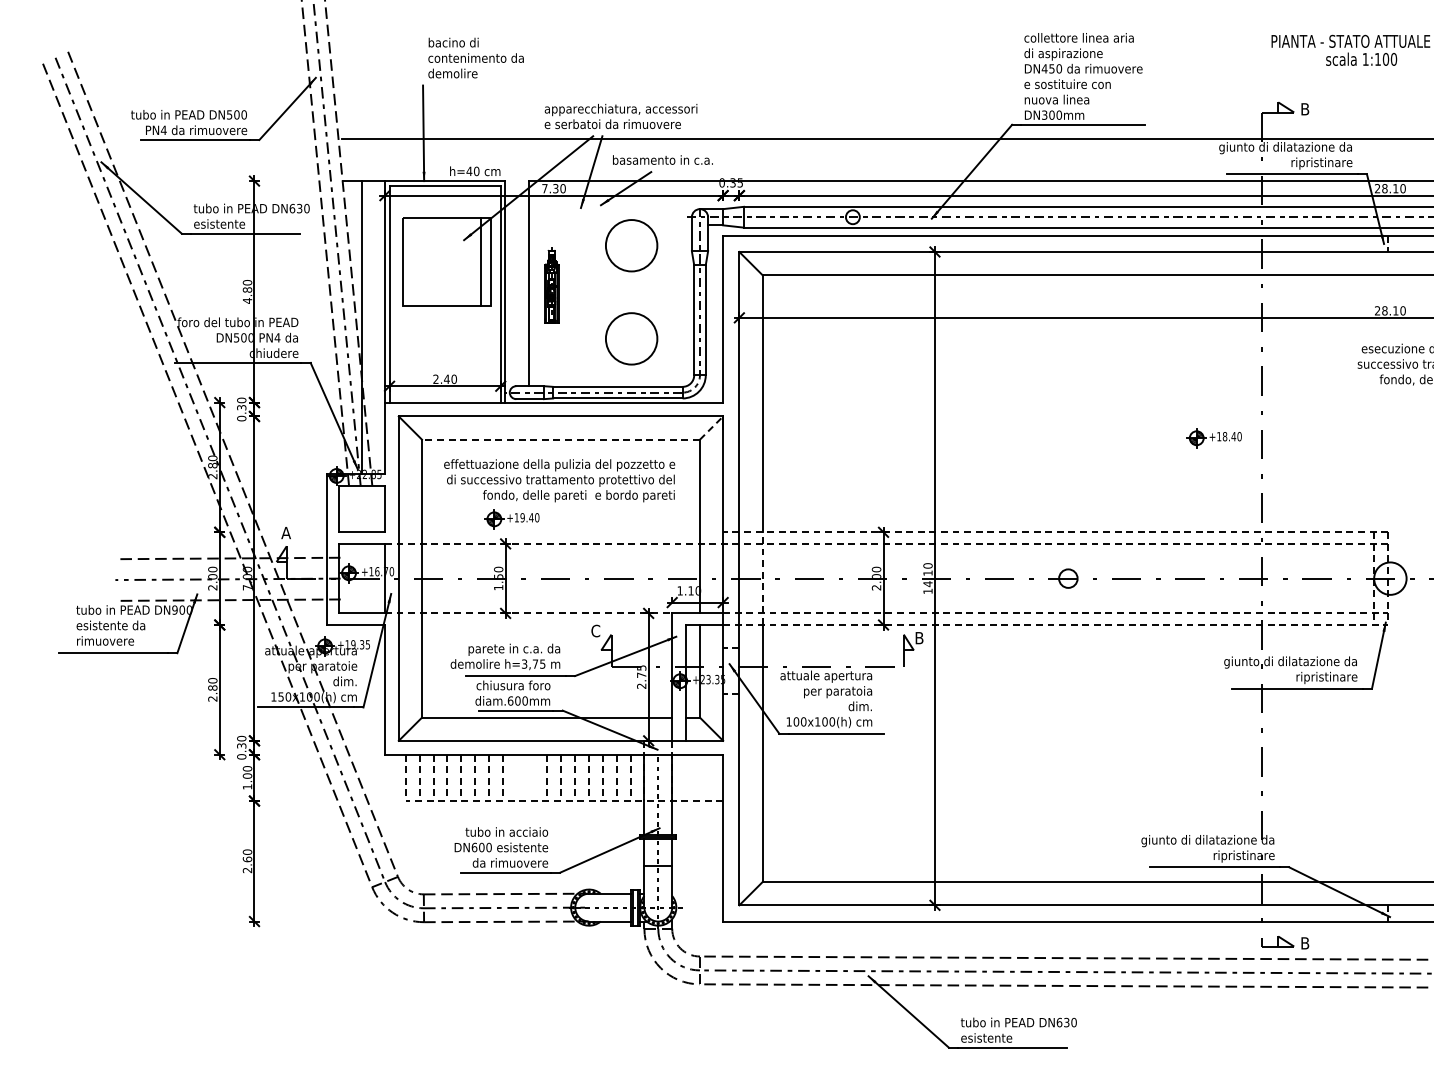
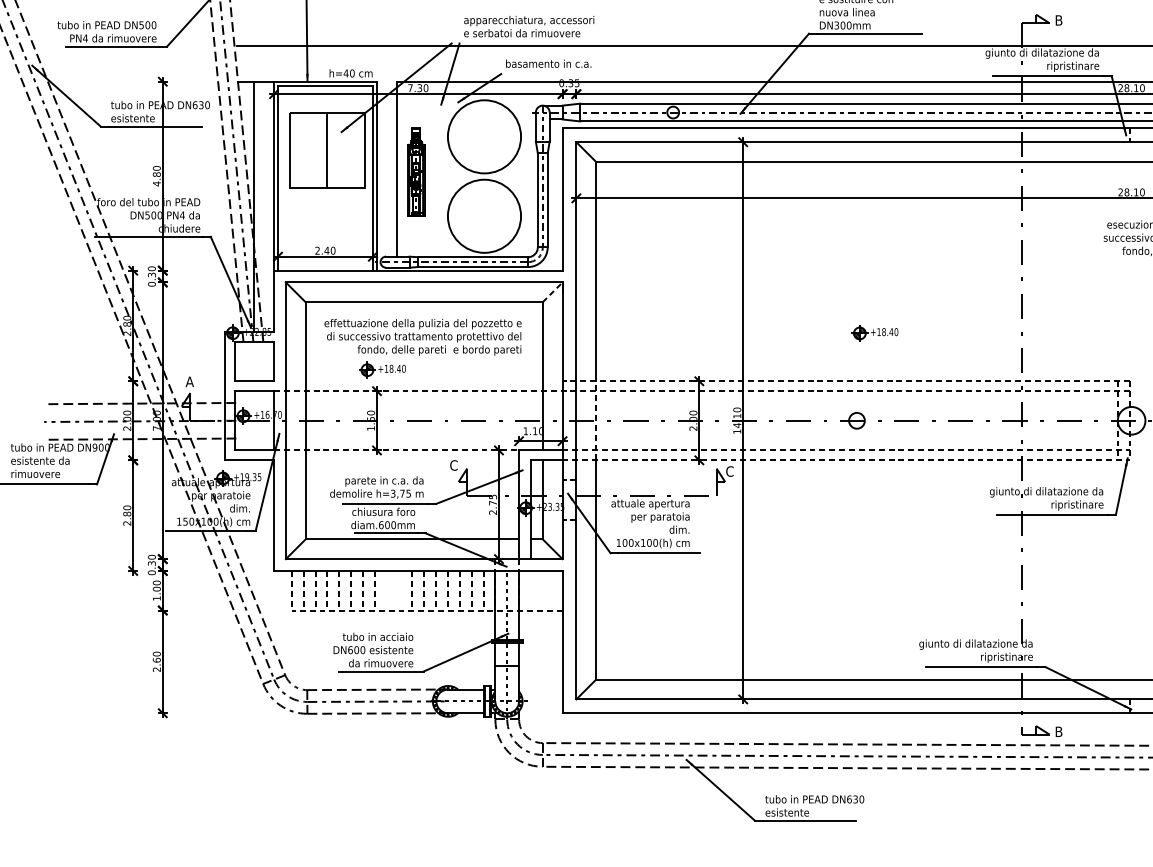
text: (620, 116) -> (528, 26), moved
text: (662, 159) -> (548, 63), moved
circle: (631, 245) -> (484, 136), size x1.67
line: (481, 262) -> (327, 151), moved
part: (551, 286) -> (416, 171), size x1.43
circle: (631, 338) -> (484, 215), size x1.67
part: (1213, 438) -> (874, 333), moved
line: (560, 439) -> (423, 302), dashed -> solid
text: (522, 517) -> (391, 368), +19.40 -> +18.40
text: (919, 637) -> (730, 470), B -> C

